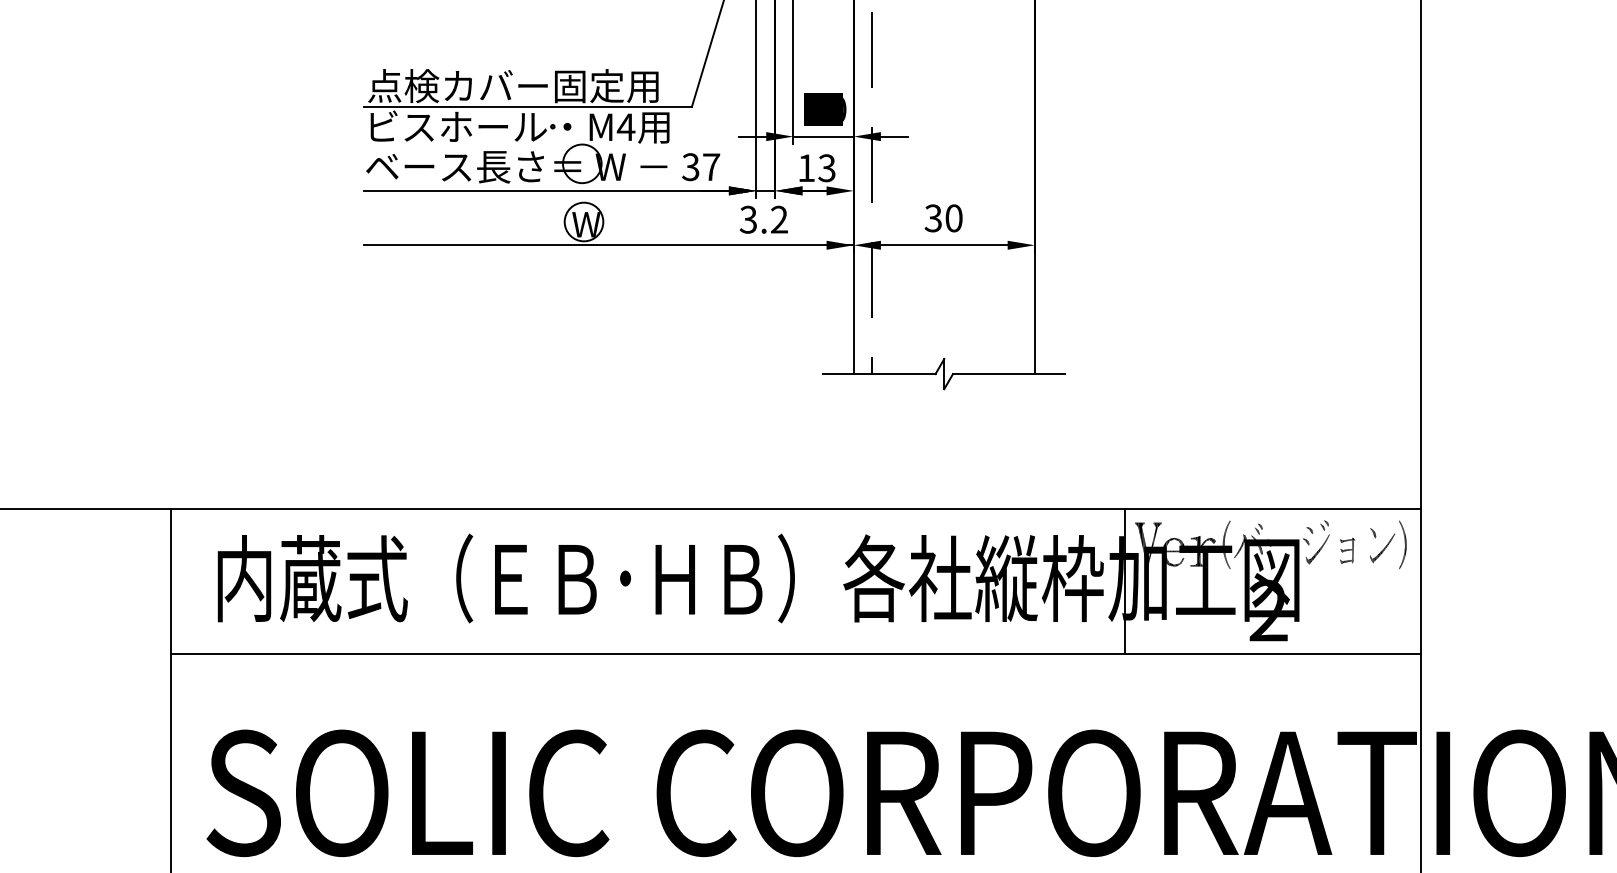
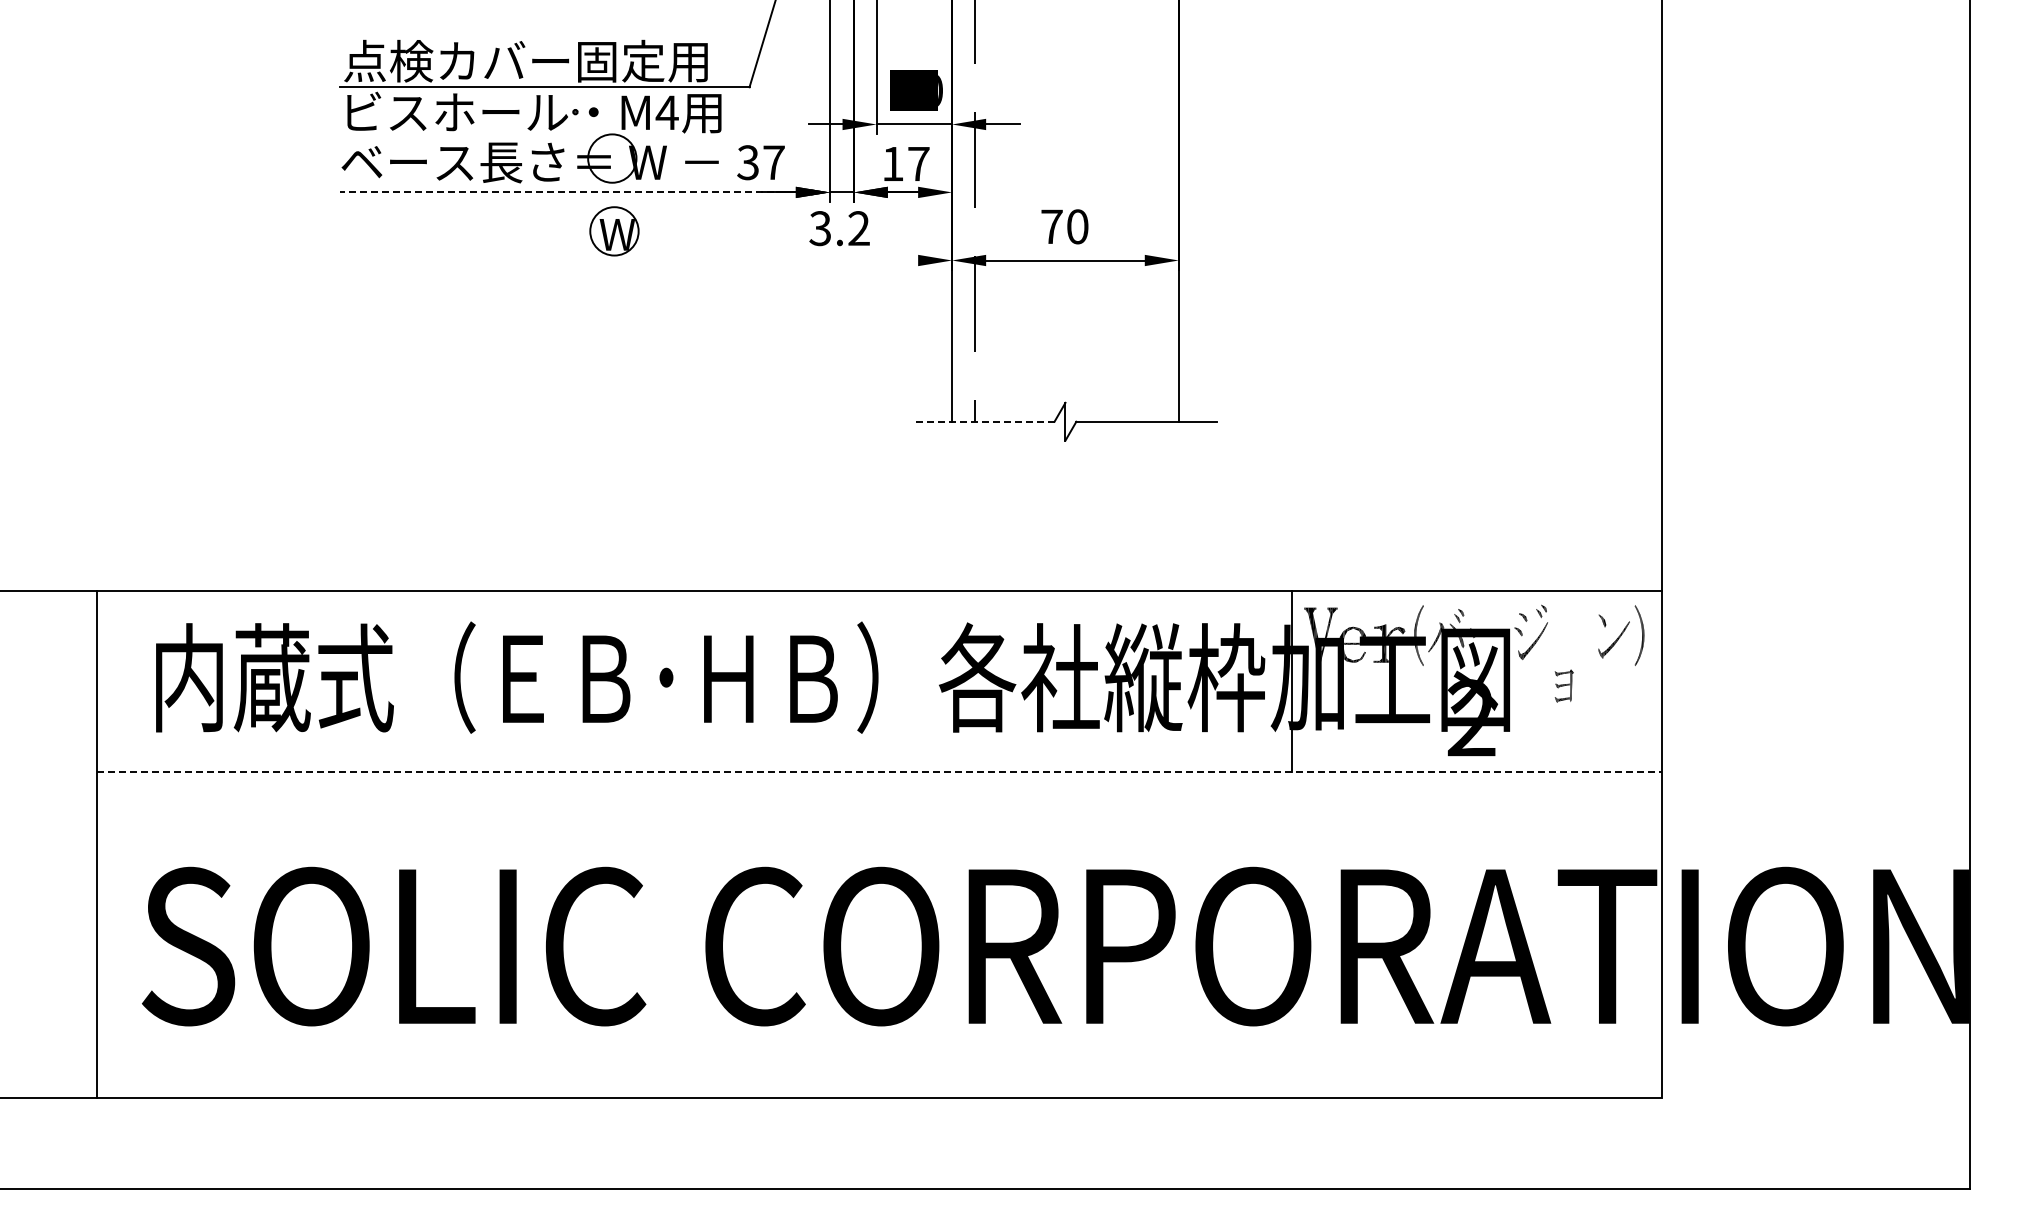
text: (826, 167) -> (918, 163), 13 -> 17
line: (546, 190) -> (567, 192), solid -> dashed
text: (933, 218) -> (1051, 226), 30 -> 70
line: (608, 245) -> (645, 260), removed
line: (878, 373) -> (983, 421), solid -> dashed
part: (1346, 550) -> (1563, 685), moved
line: (796, 654) -> (880, 772), solid -> dashed

